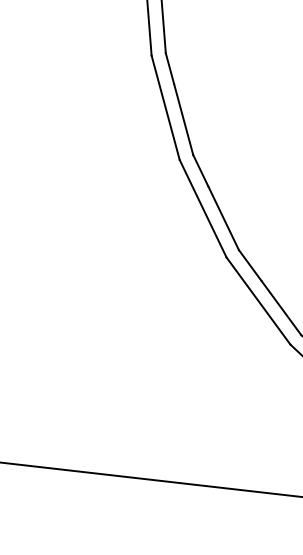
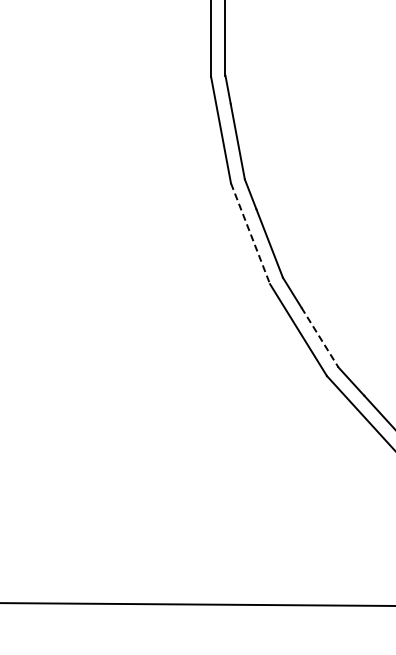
line: (165, 108) -> (250, 234), solid -> dashed
line: (224, 218) -> (320, 337), solid -> dashed

